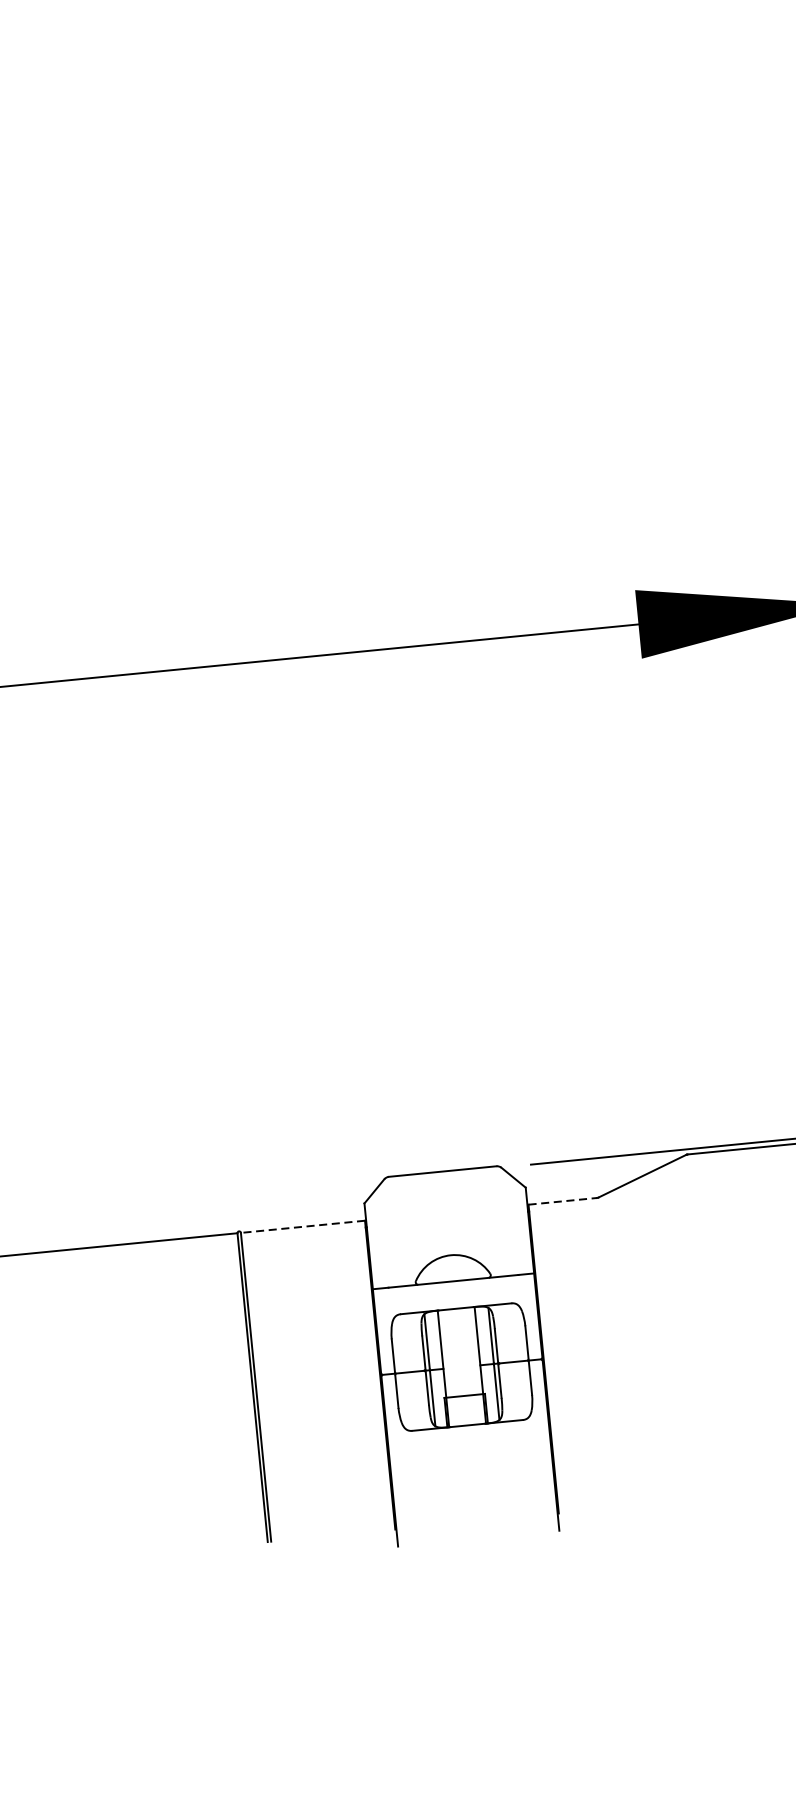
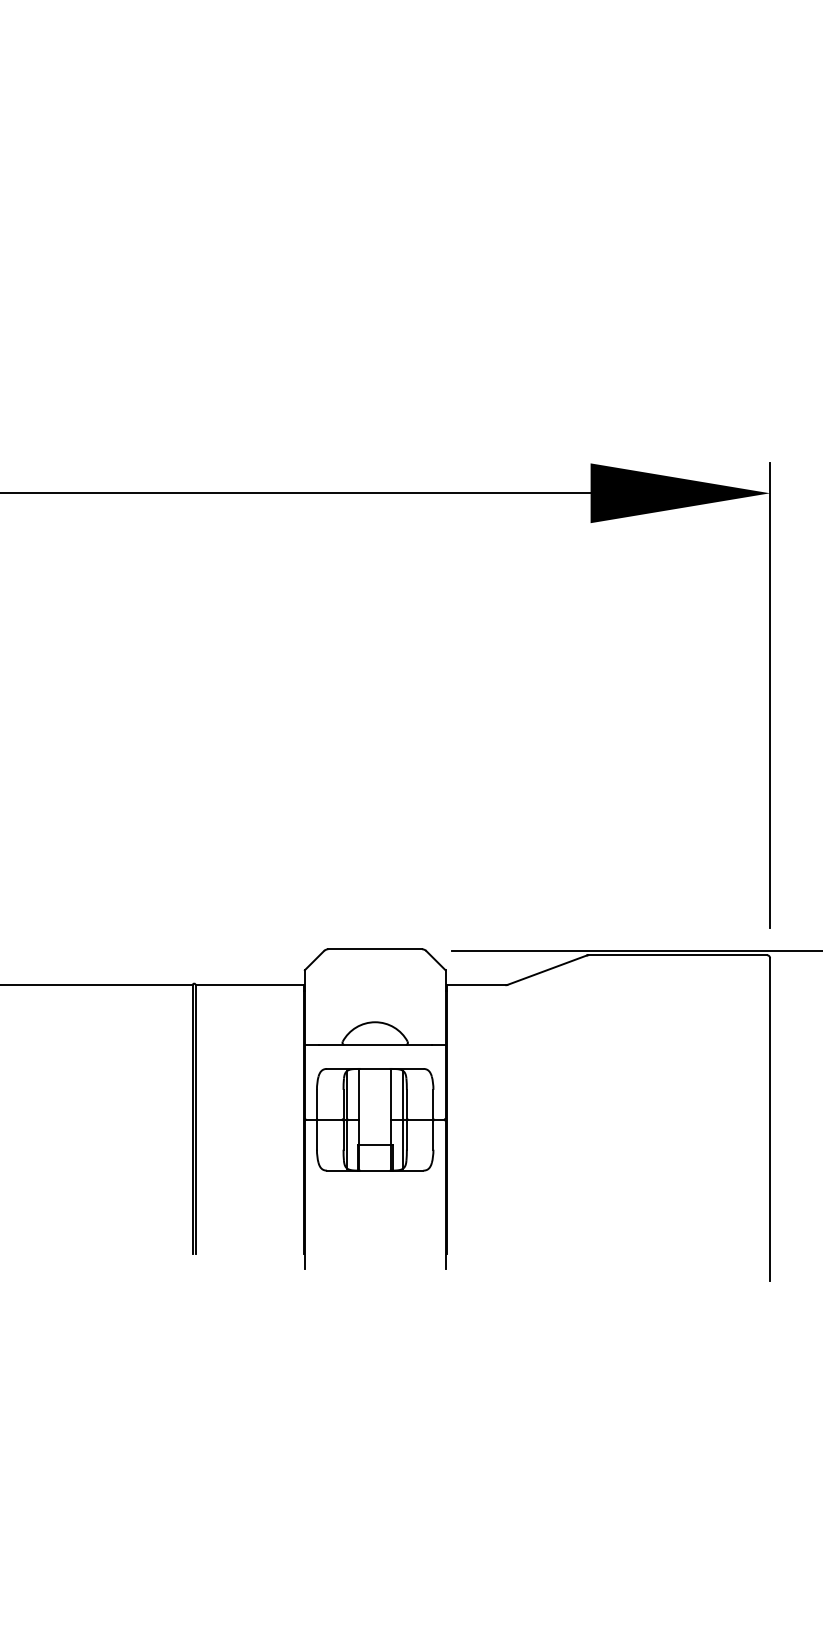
line: (562, 1201) -> (476, 985), dashed -> solid
line: (302, 1227) -> (249, 985), dashed -> solid

